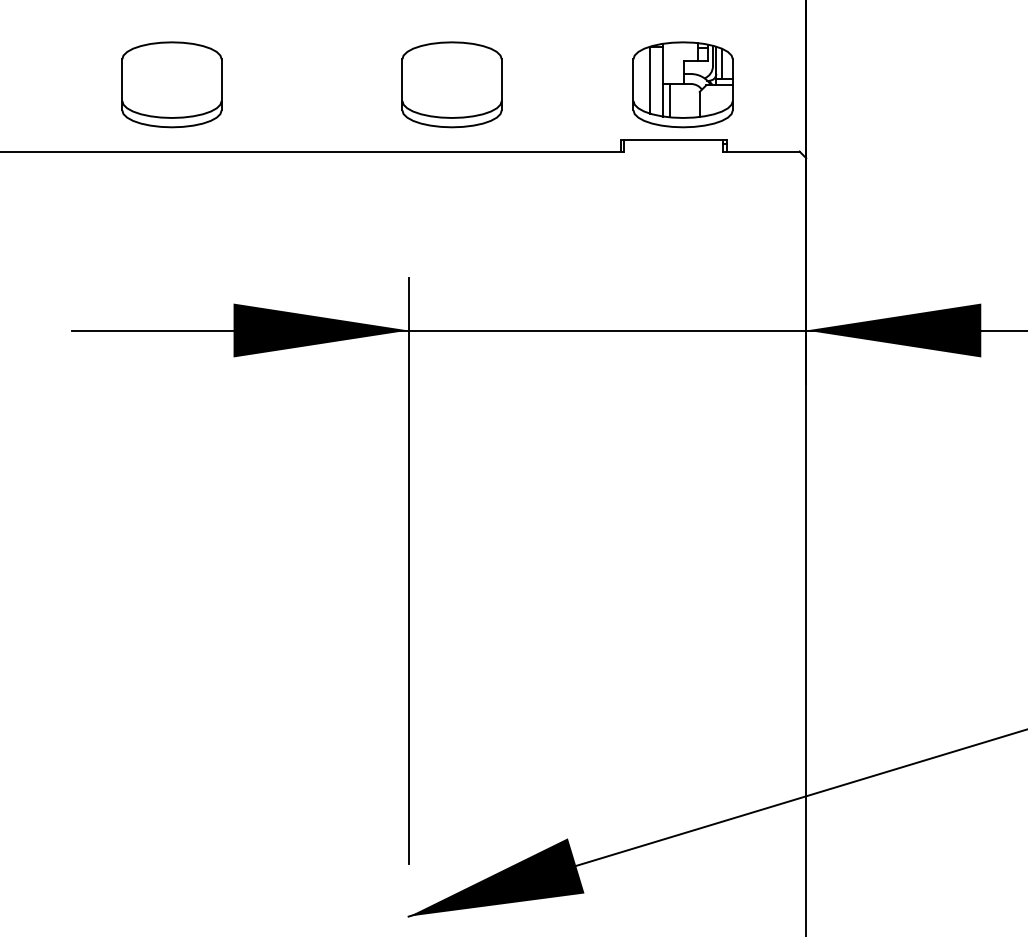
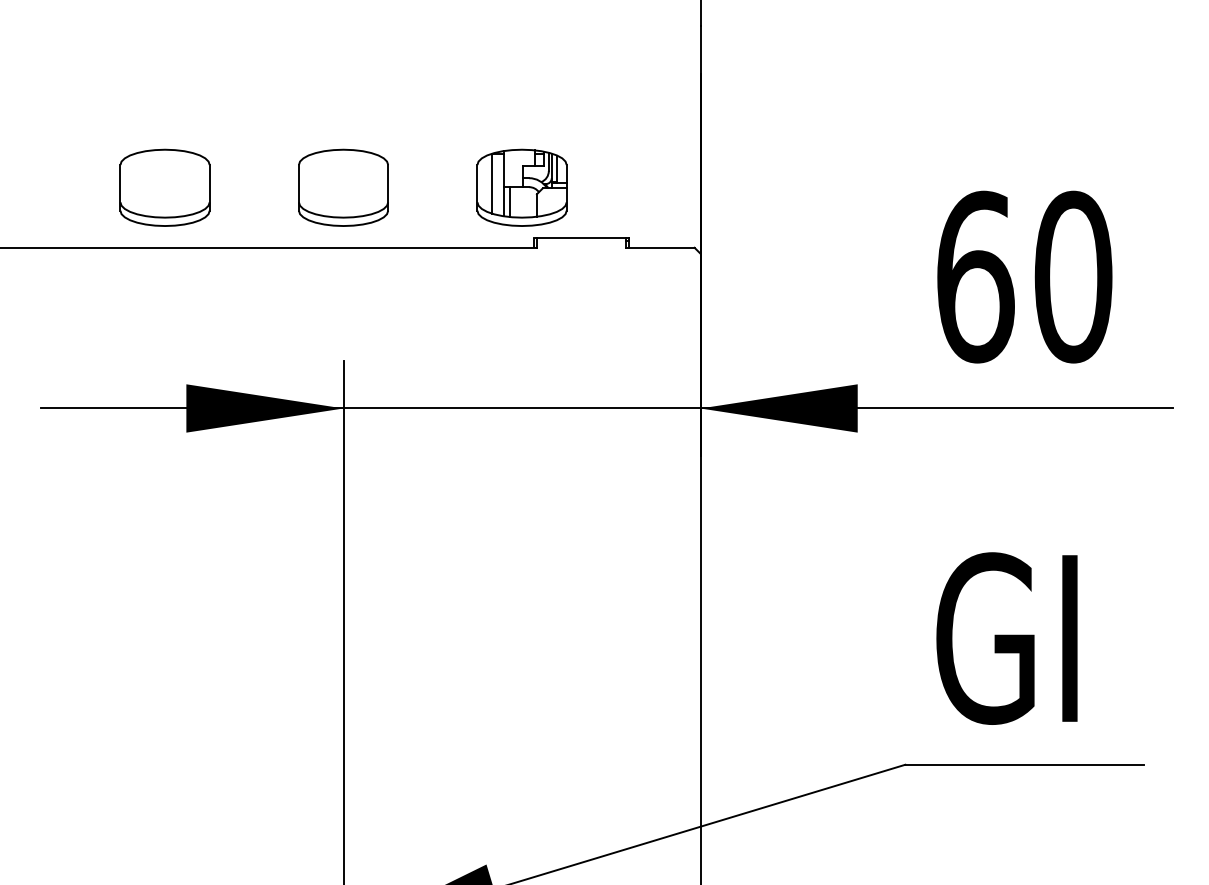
part: (171, 84) -> (164, 187), moved
part: (452, 84) -> (343, 187), moved
part: (682, 84) -> (521, 187), moved

